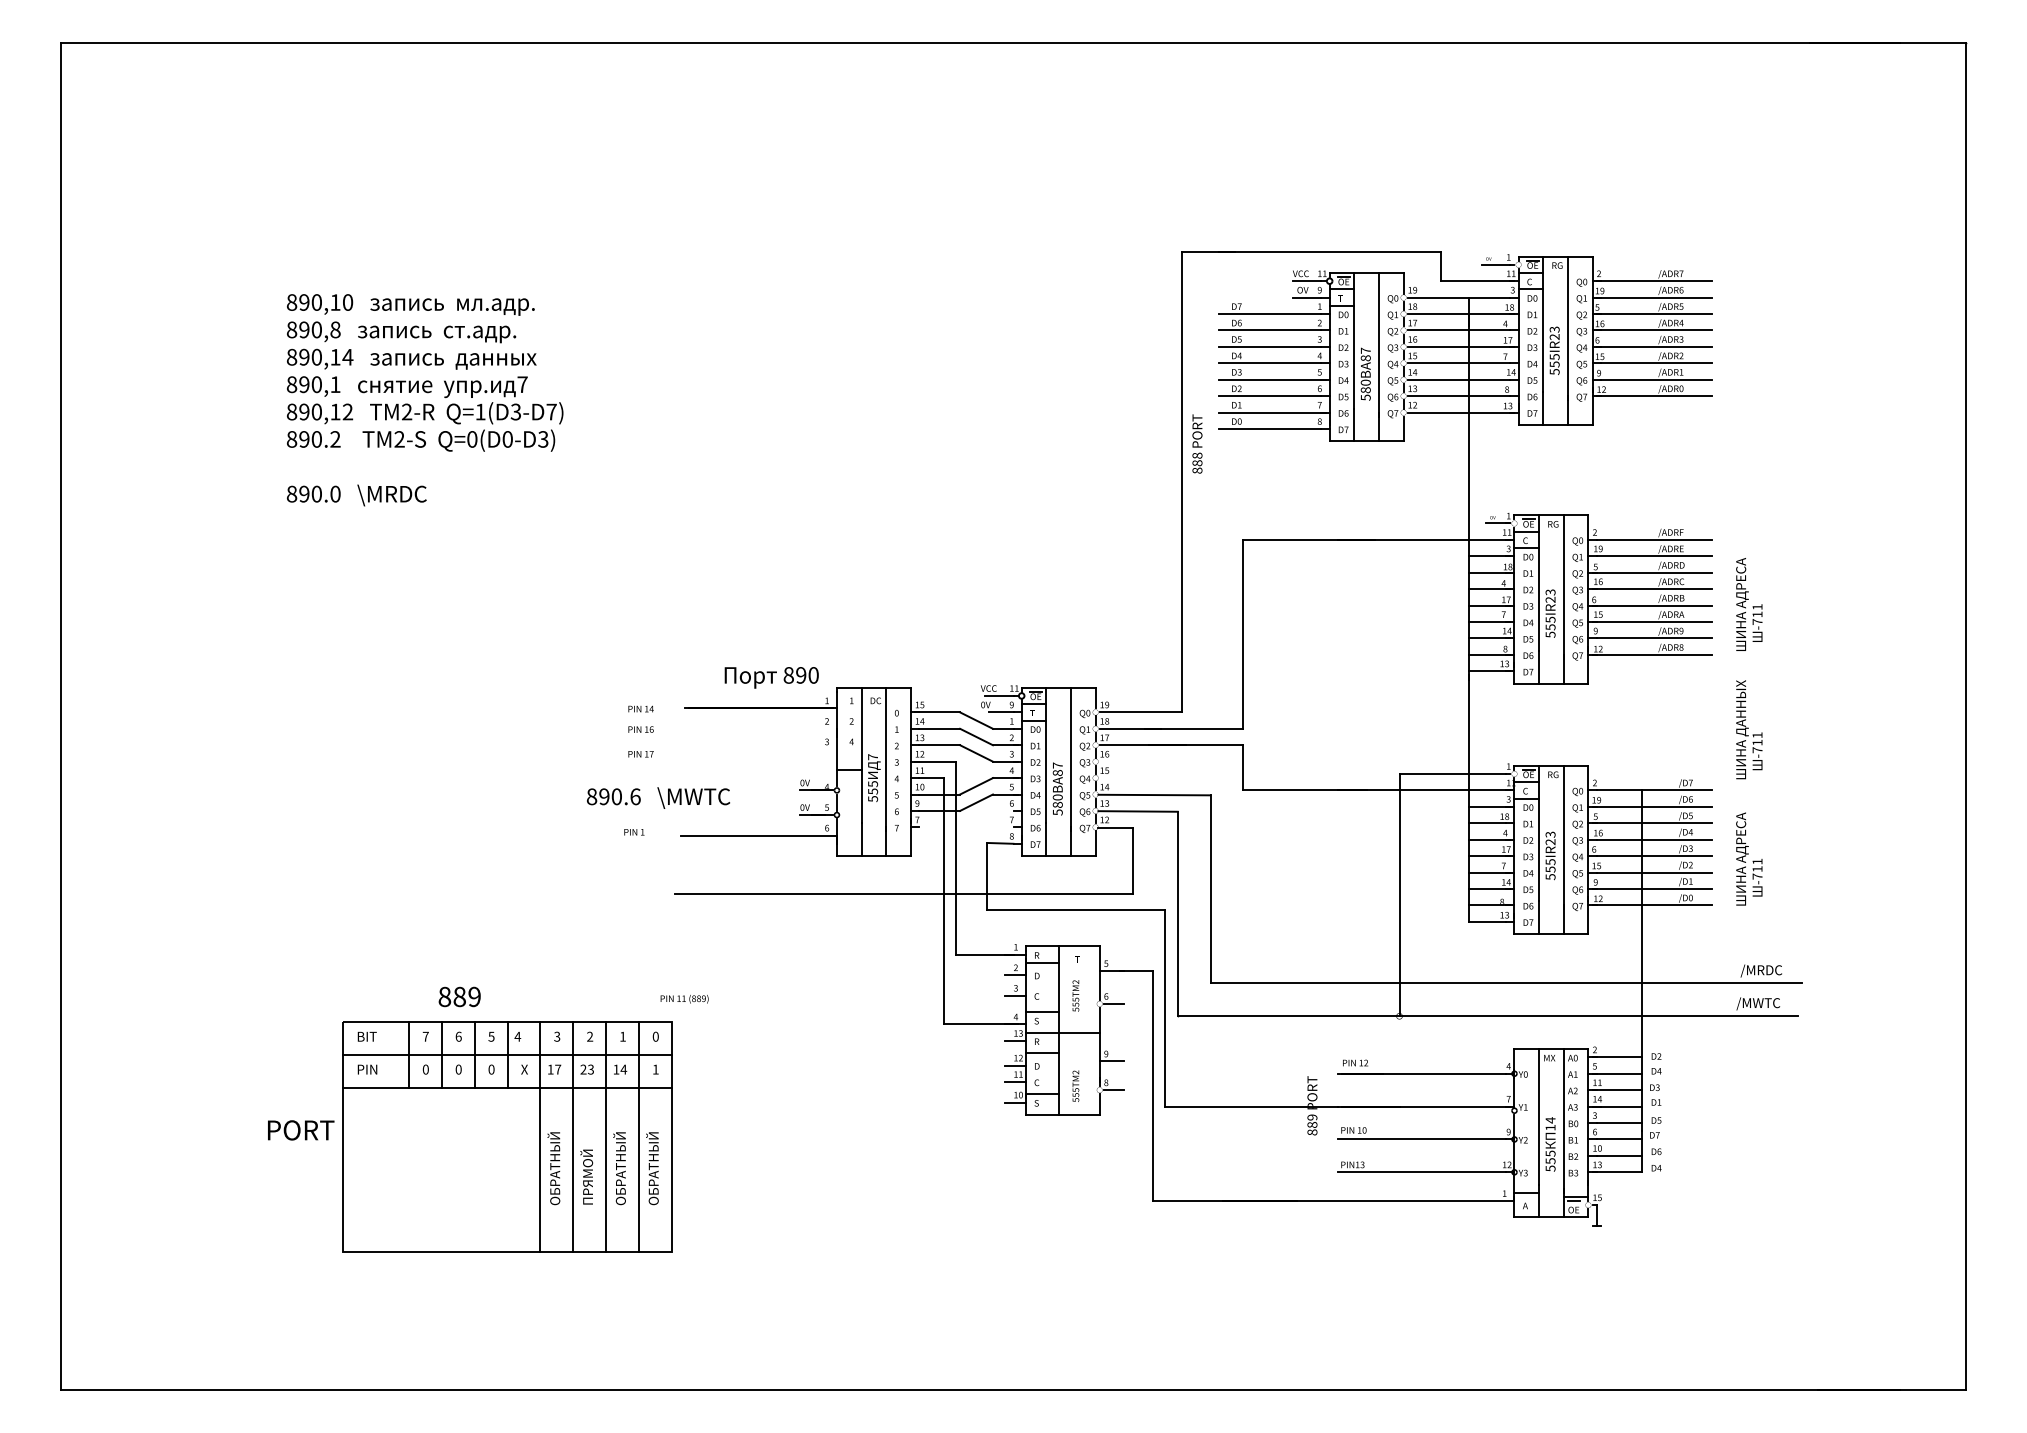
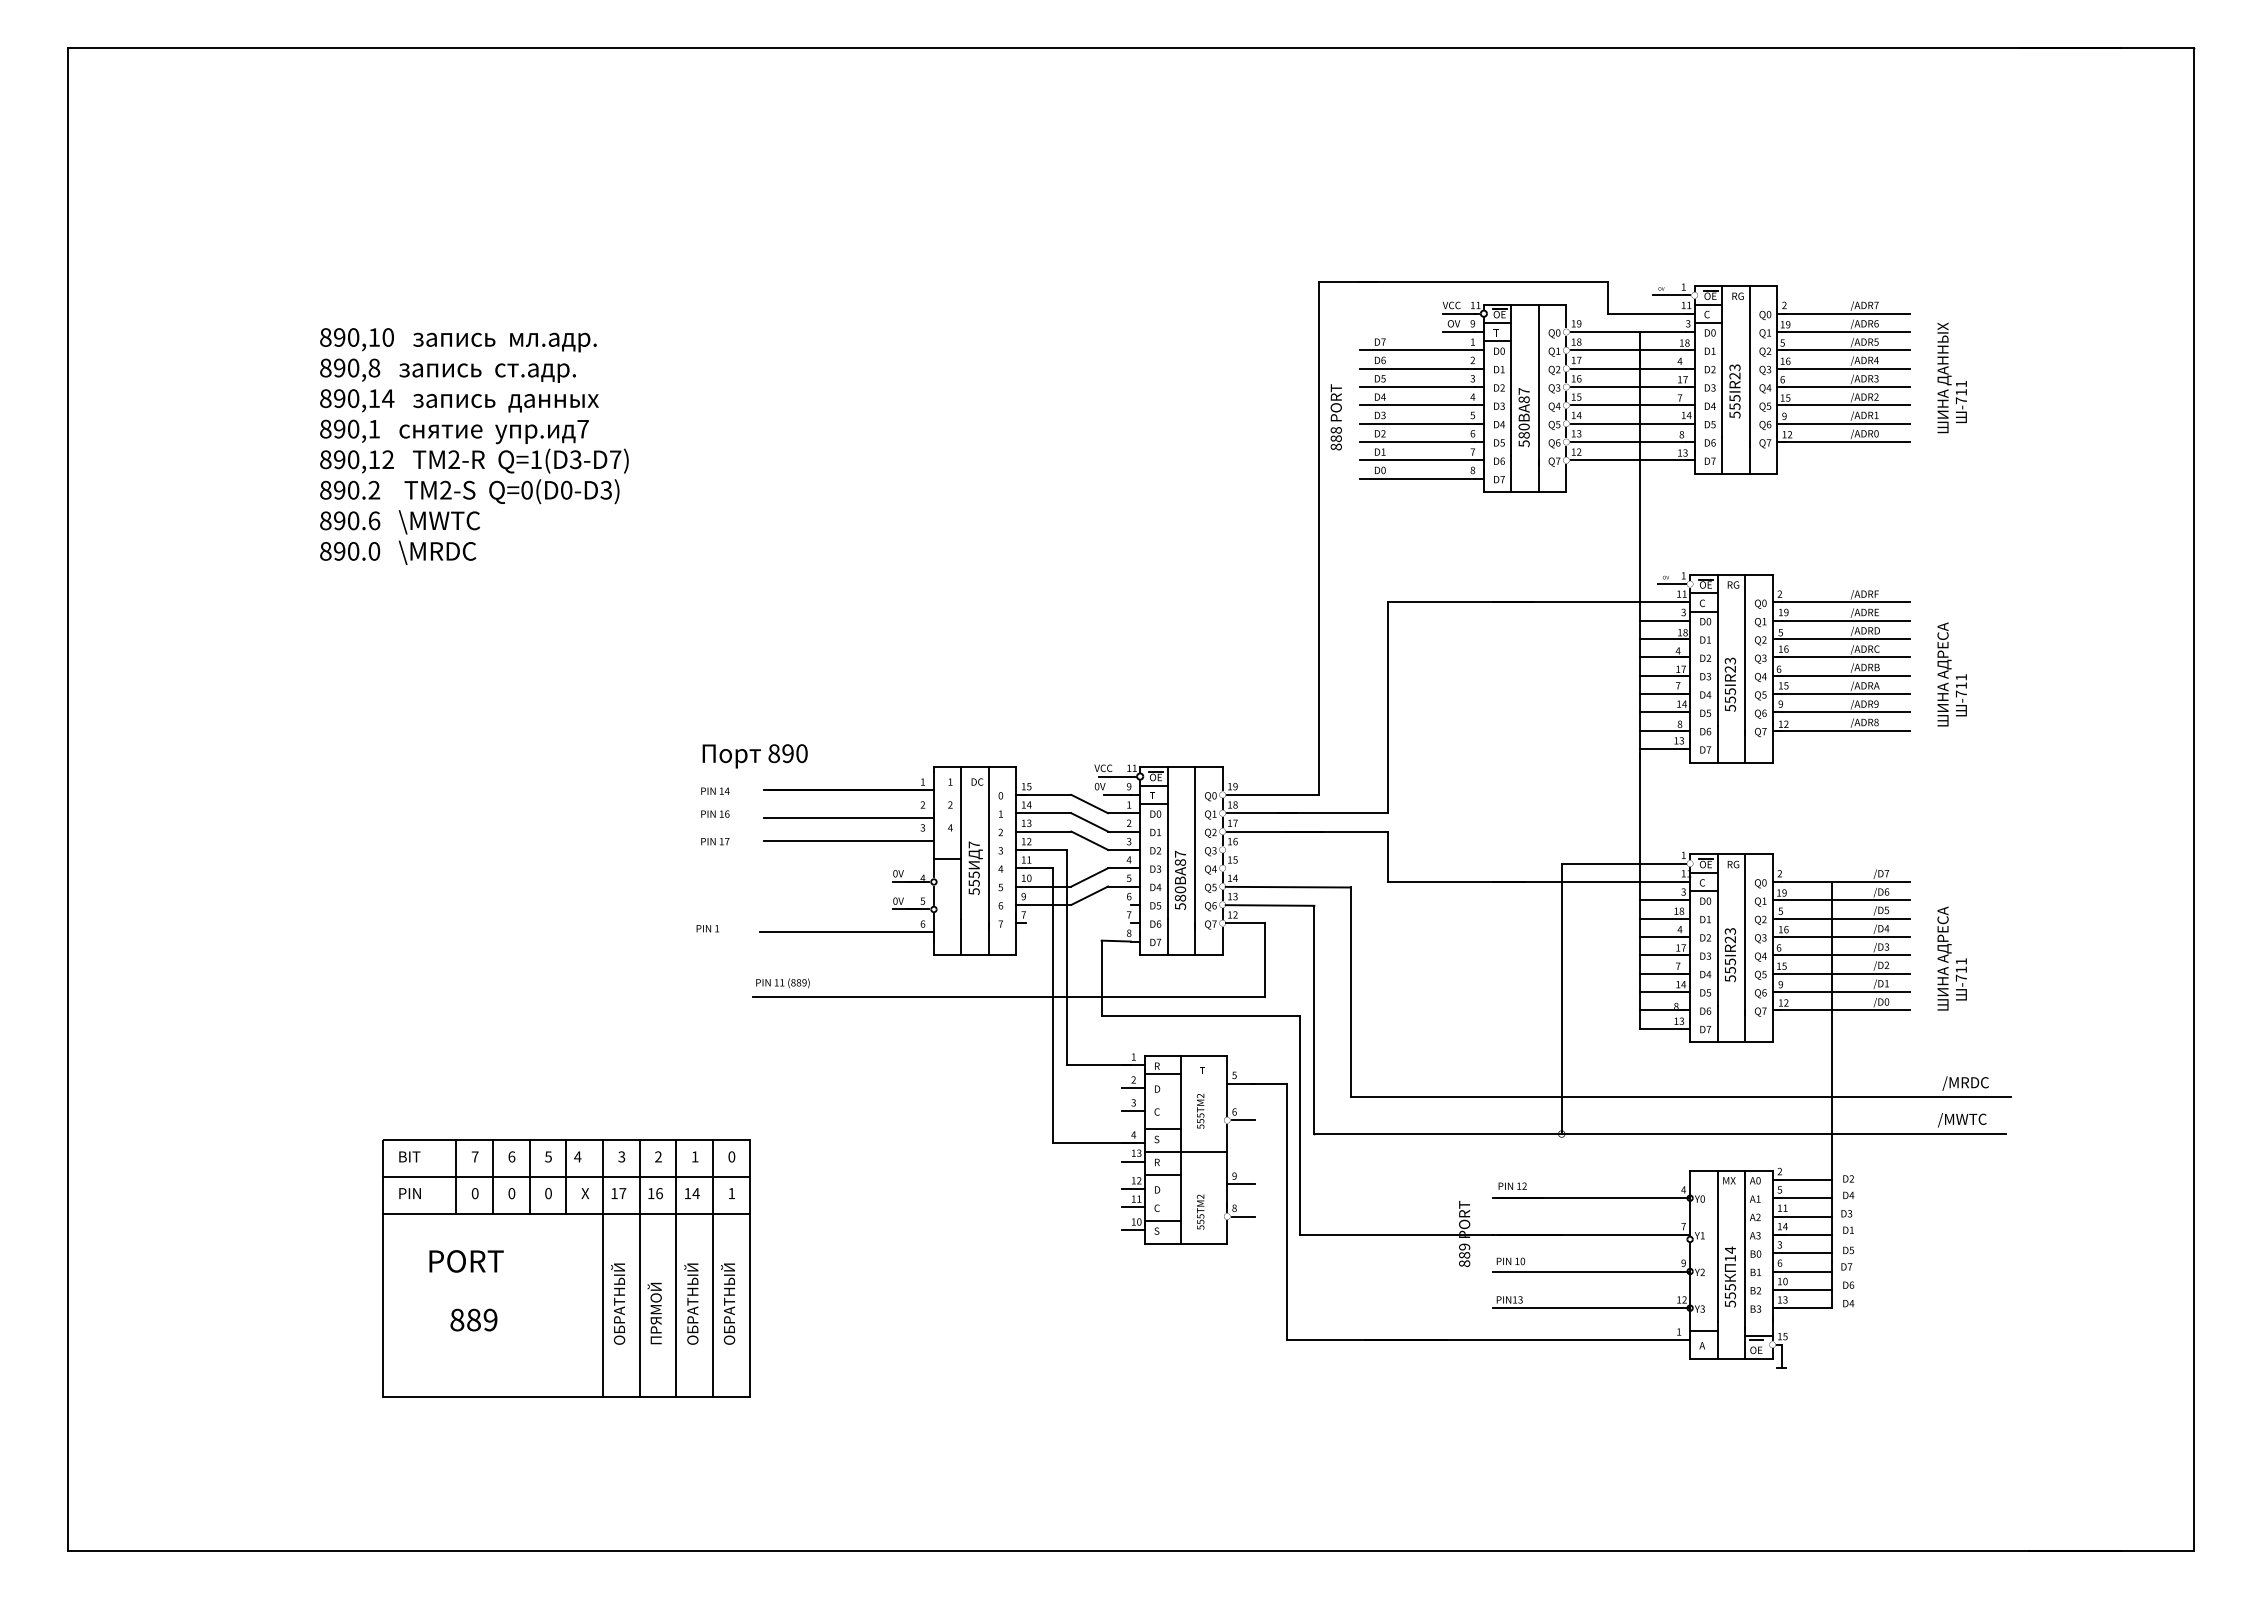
text: (1197, 443) -> (1336, 416), moved
text: (771, 677) -> (754, 755), moved
text: (1749, 729) -> (1952, 377), moved
line: (760, 732) -> (848, 817), added
line: (760, 753) -> (848, 840), added
text: (658, 797) -> (400, 521), moved
text: (459, 996) -> (473, 1319), moved
text: (684, 999) -> (782, 983), moved
text: (587, 1069) -> (655, 1193), 23 -> 16
text: (301, 1130) -> (466, 1261), moved

